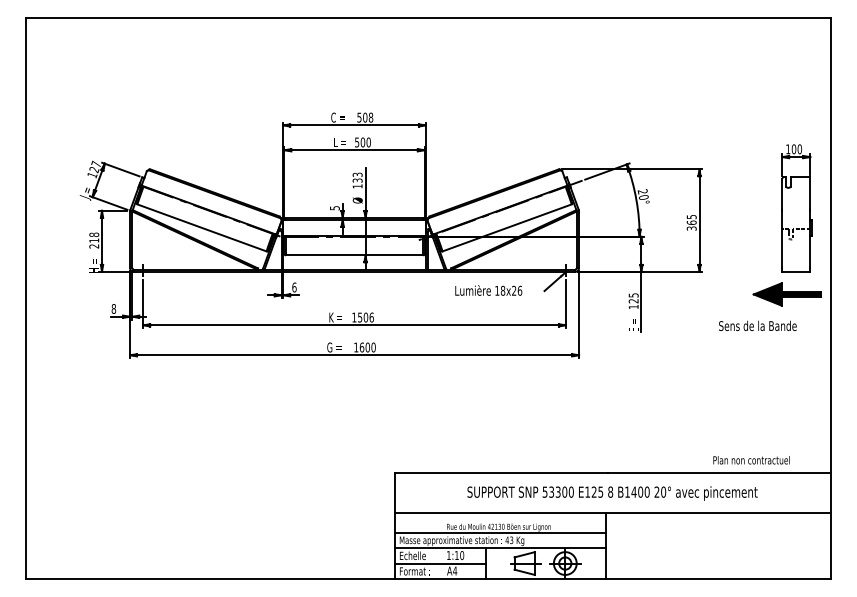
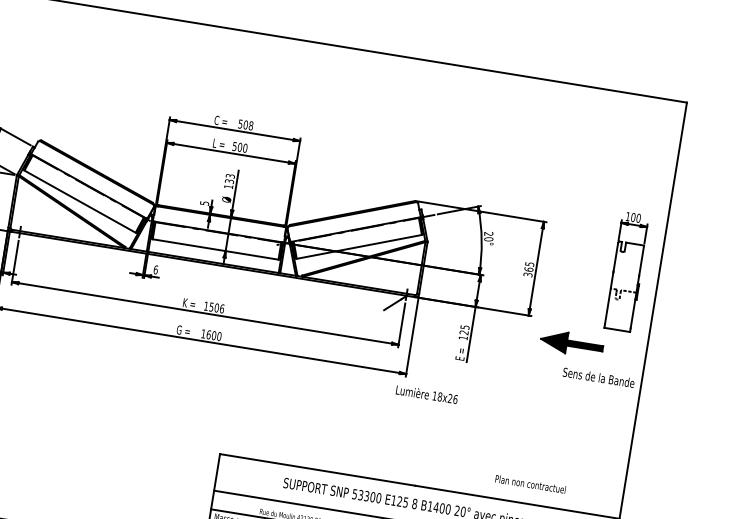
text: (488, 290) -> (426, 394), moved
part: (786, 294) -> (571, 343), moved
text: (757, 325) -> (598, 377), moved
text: (751, 460) -> (530, 484), moved

